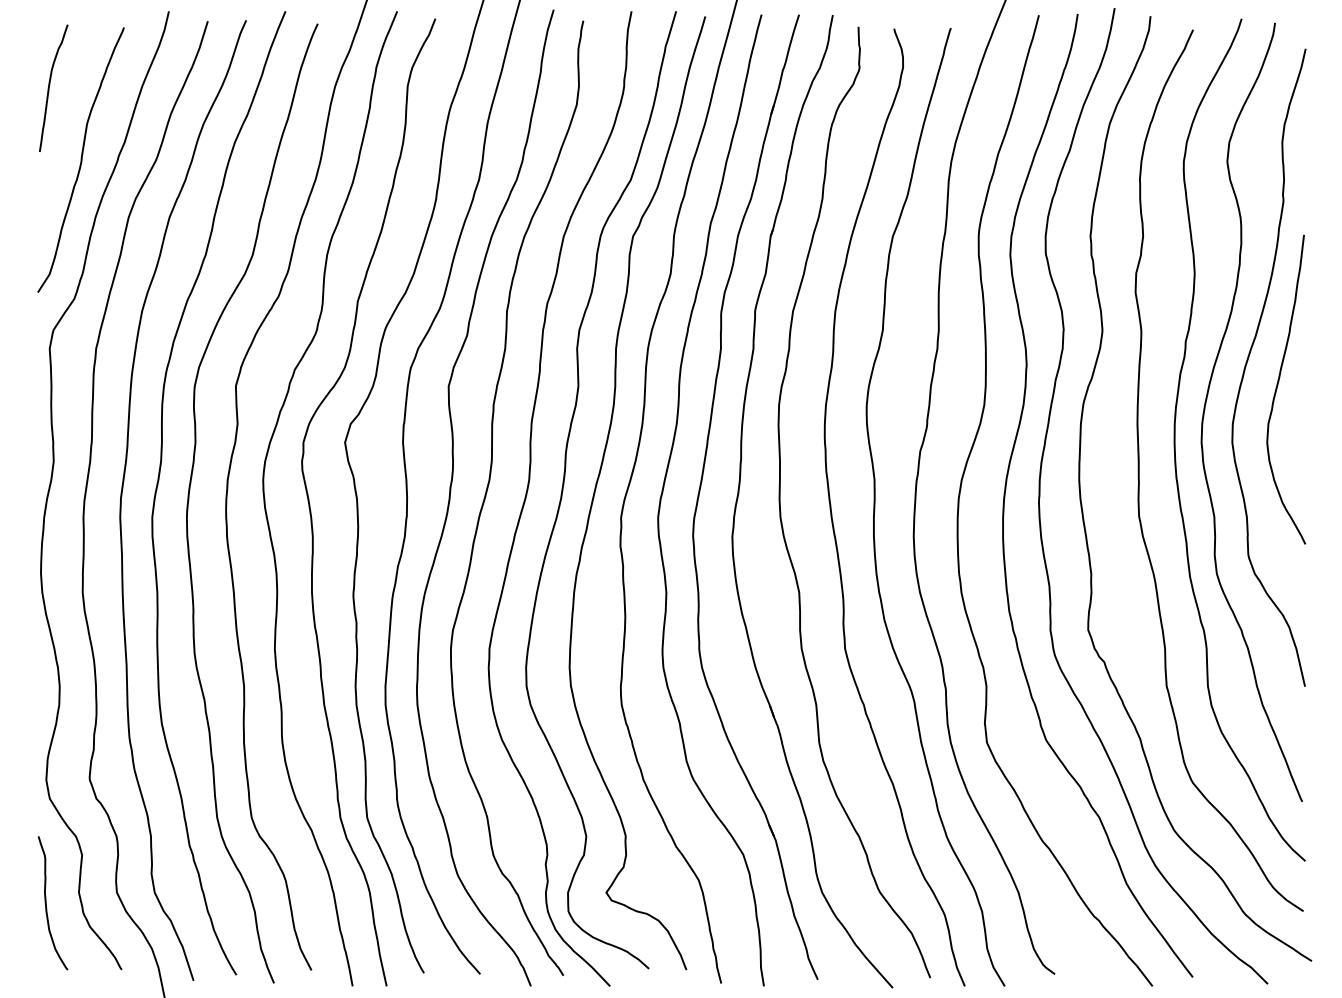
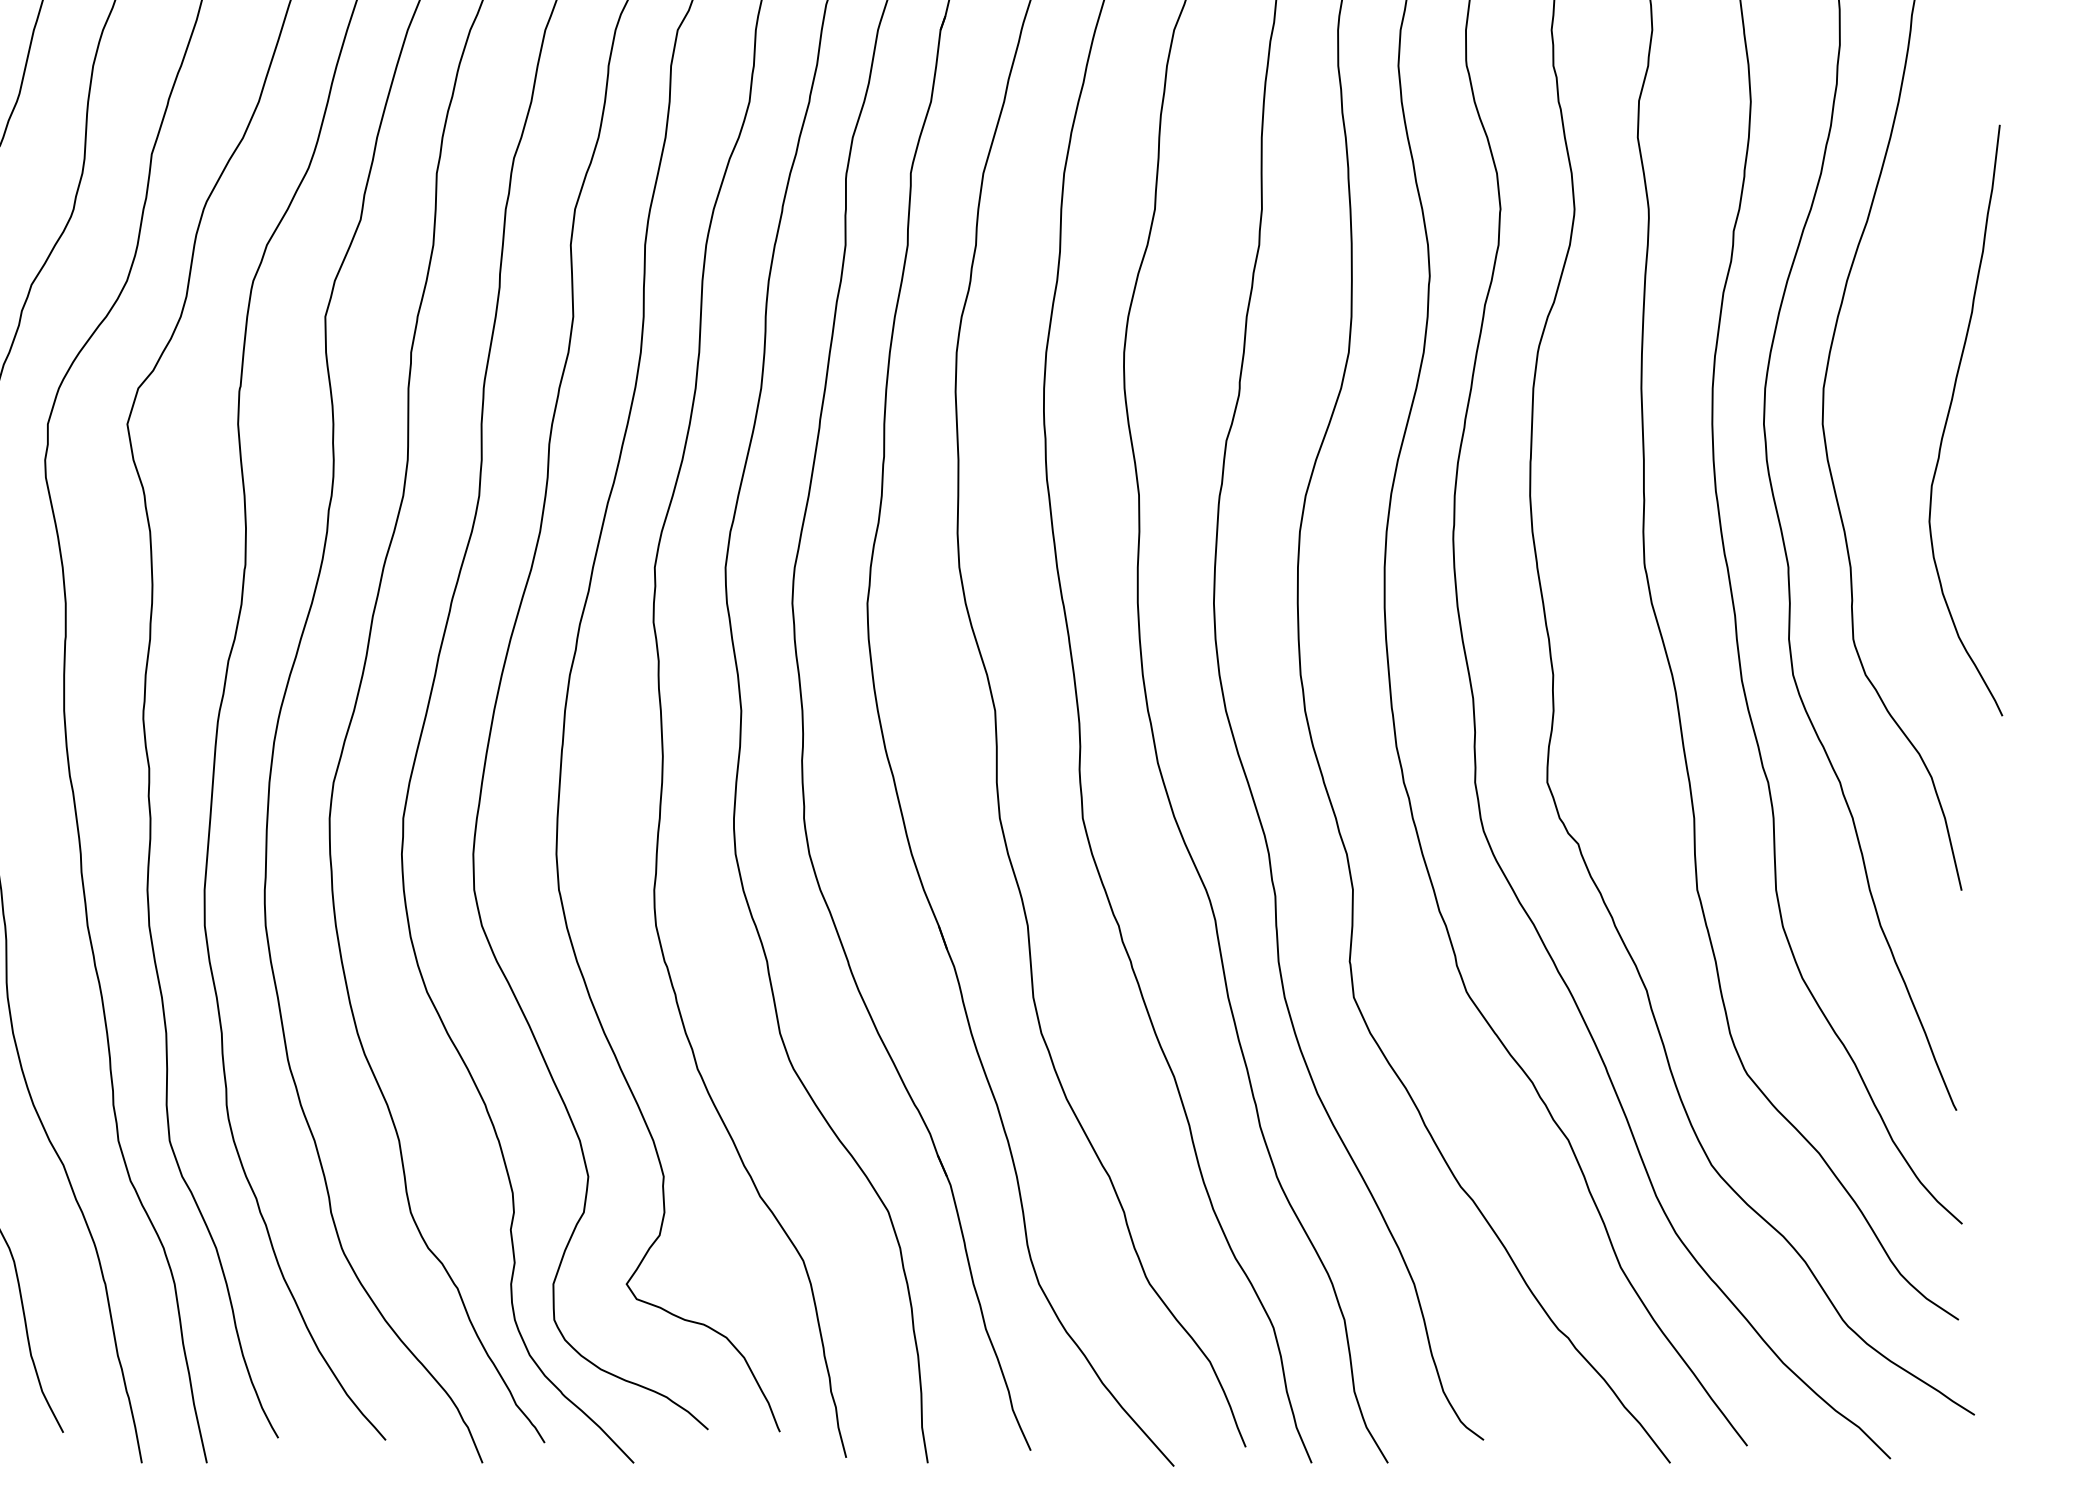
curve: (1278, 385) -> (1951, 412), moved

